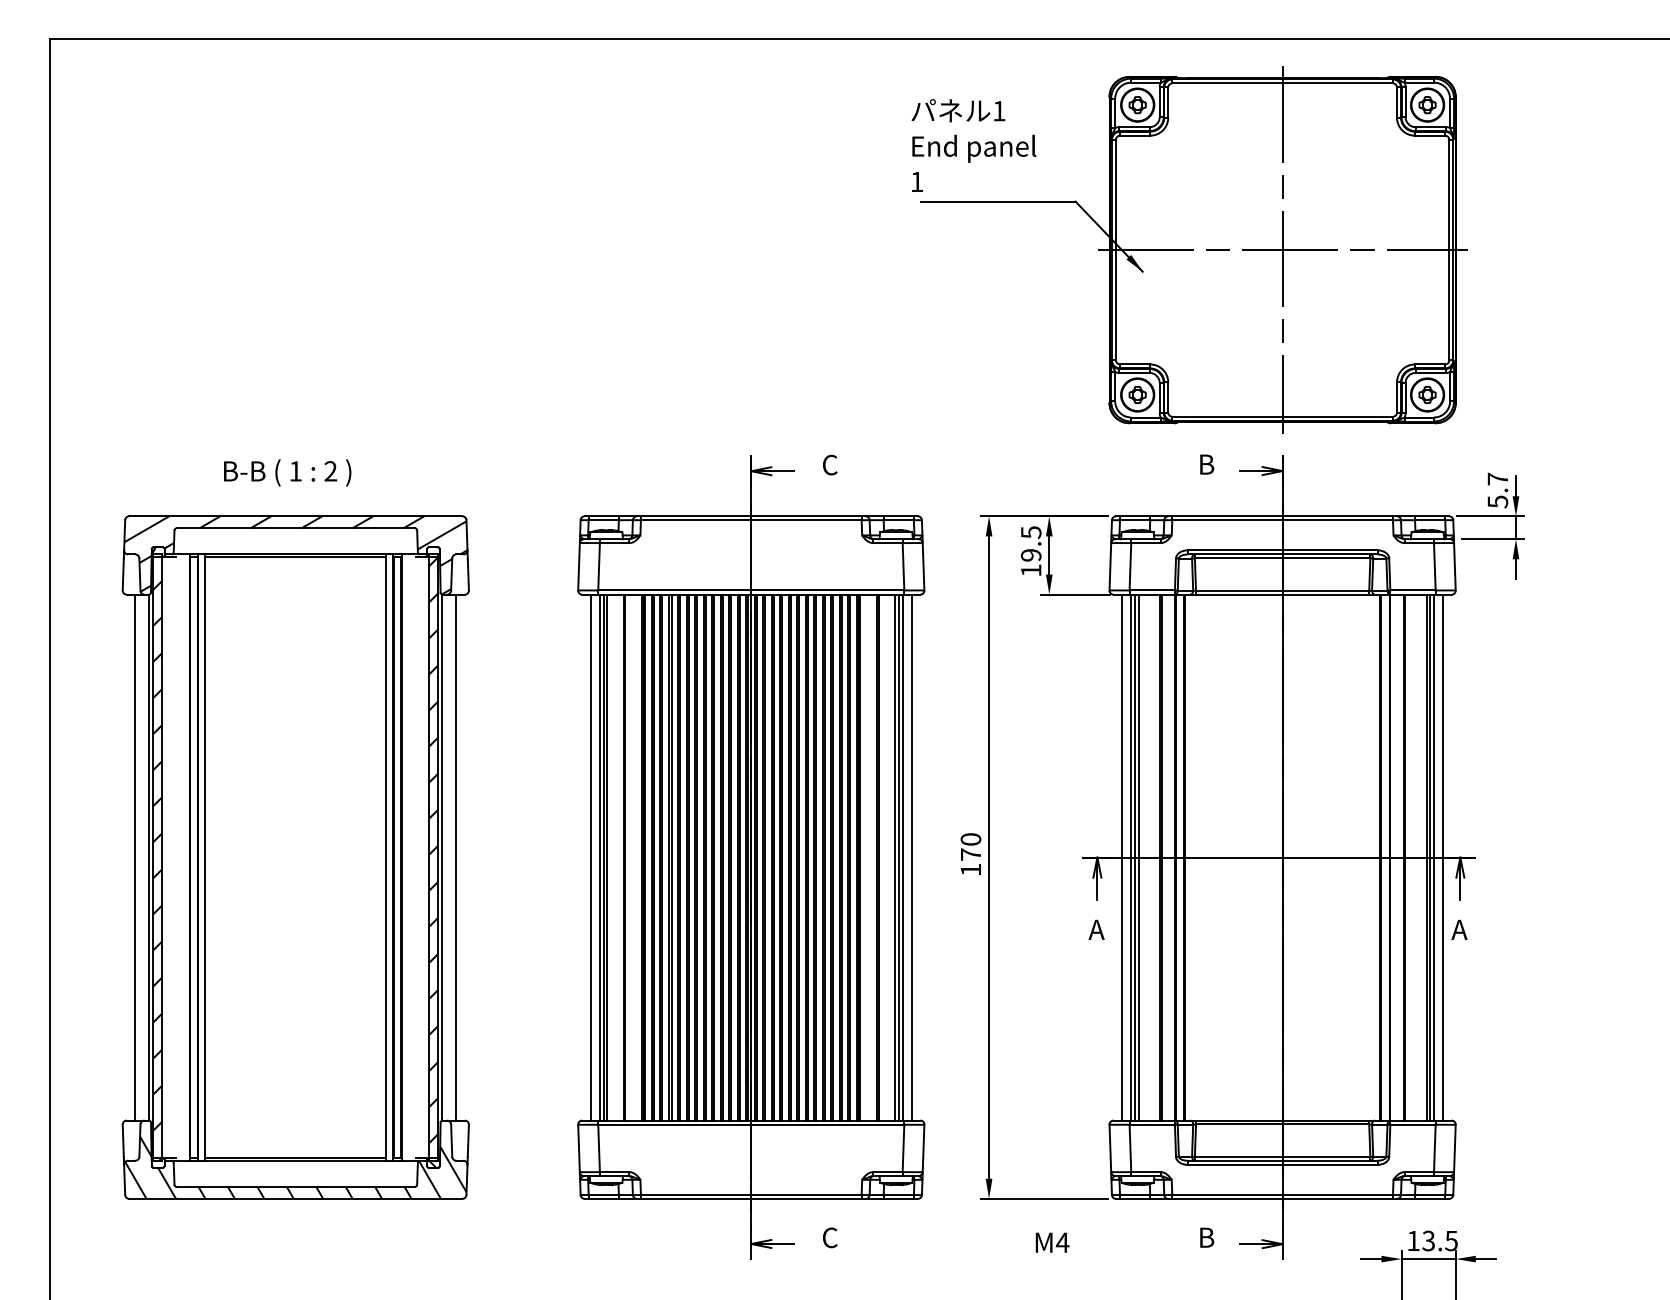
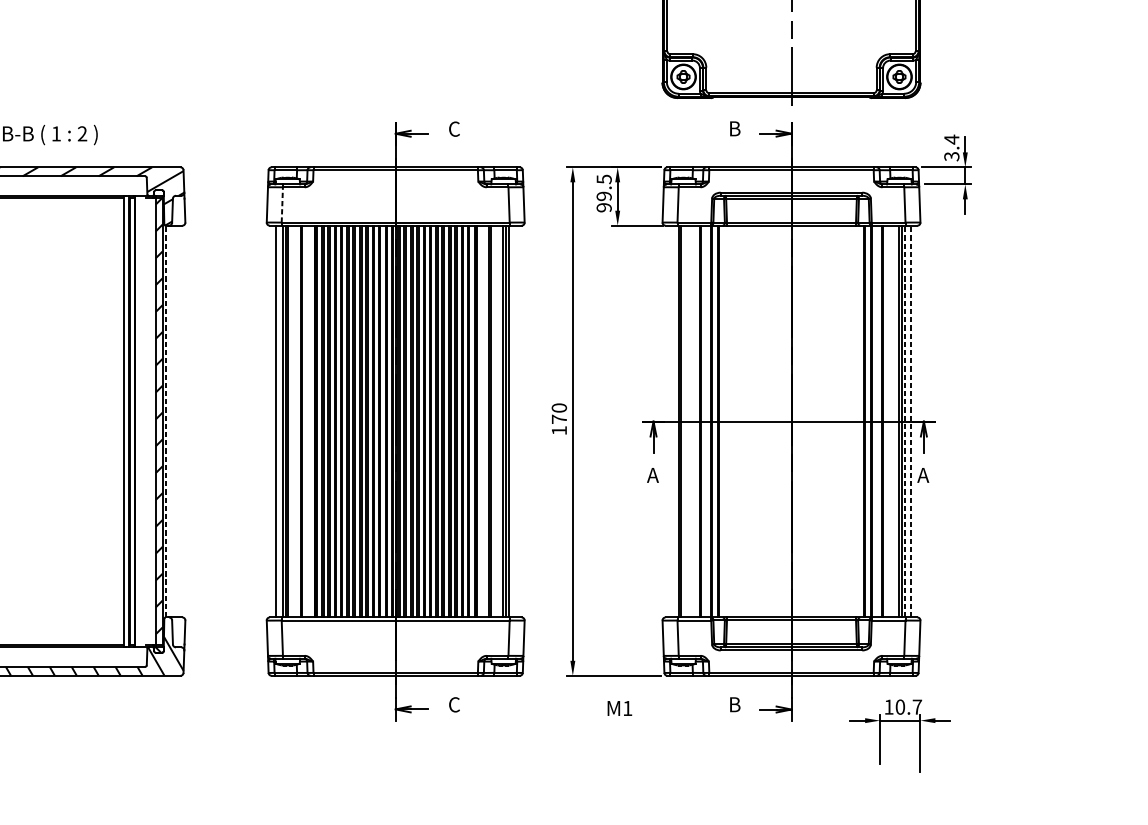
text: (1497, 489) -> (951, 147), 5.7 -> 3.4
line: (599, 566) -> (282, 204), solid -> dashed
text: (1030, 570) -> (603, 207), 19.5 -> 99.5
line: (442, 857) -> (165, 421), solid -> dashed
line: (456, 857) -> (176, 421), removed
line: (911, 857) -> (515, 421), removed
line: (1122, 857) -> (672, 421), removed
line: (1138, 857) -> (684, 421), removed
line: (1434, 857) -> (904, 421), solid -> dashed
line: (1443, 857) -> (911, 421), solid -> dashed
text: (1439, 1240) -> (908, 706), 13.5 -> 10.7
text: (1062, 1242) -> (627, 708), M4 -> M1

